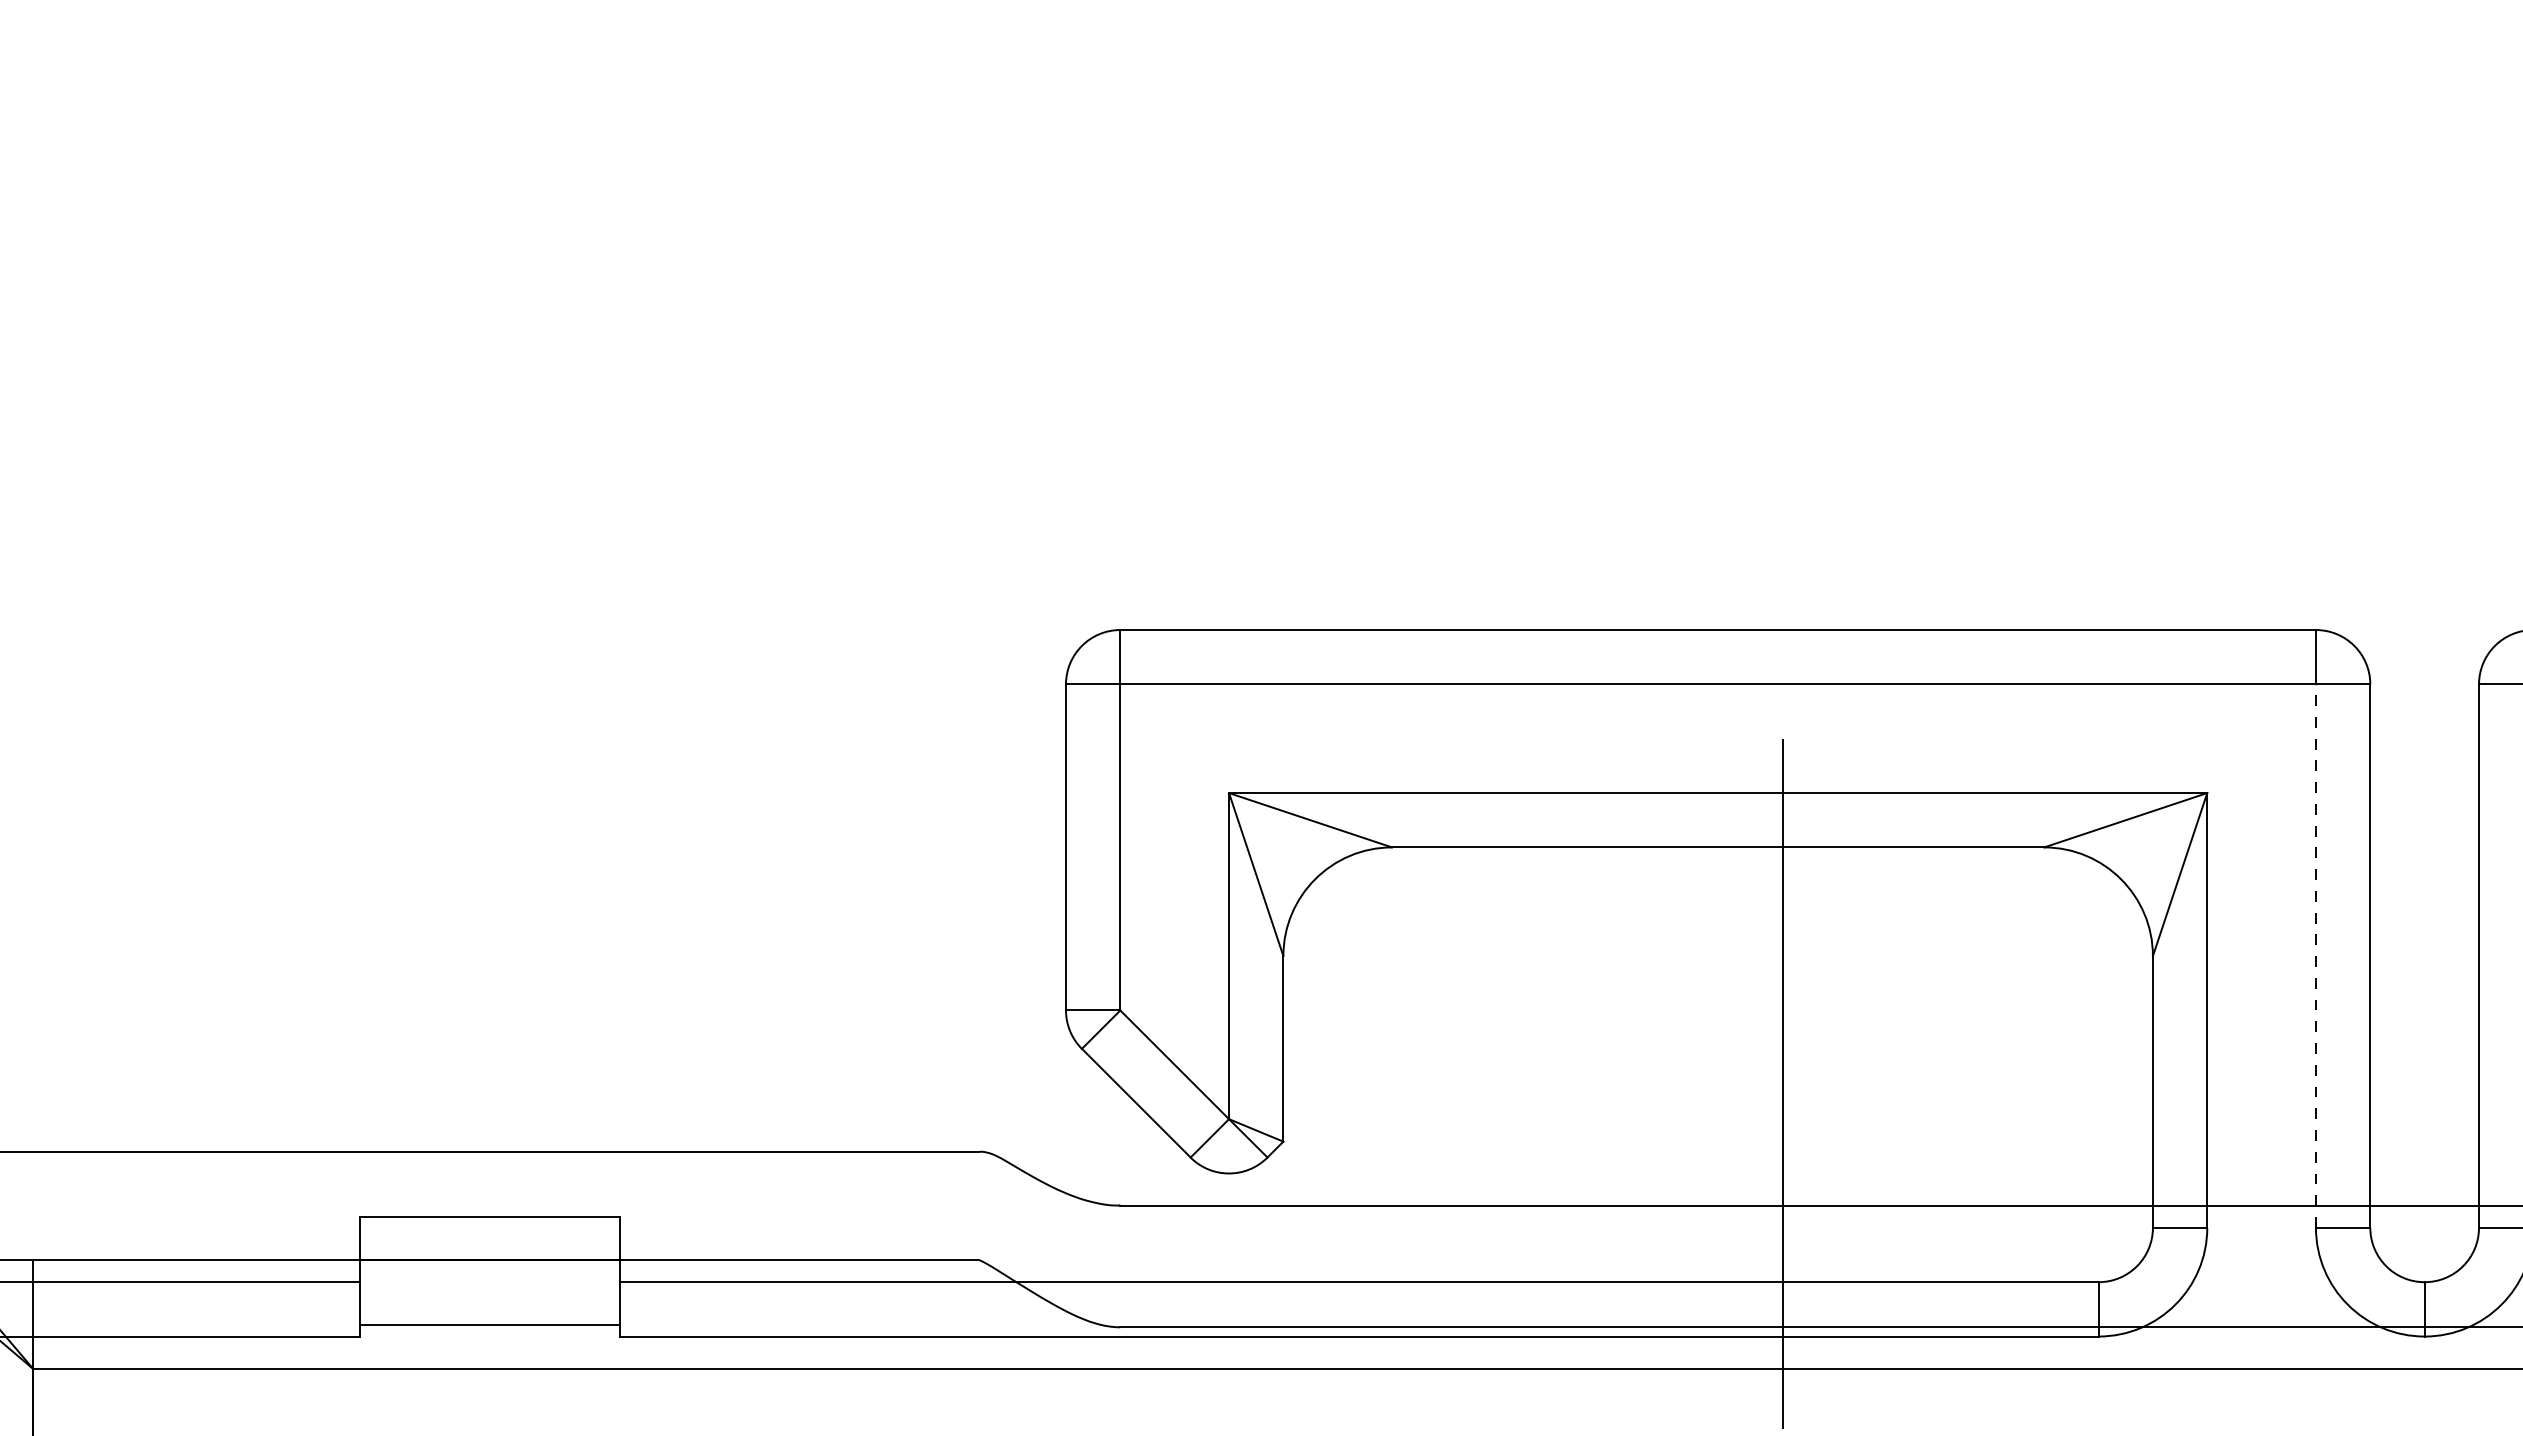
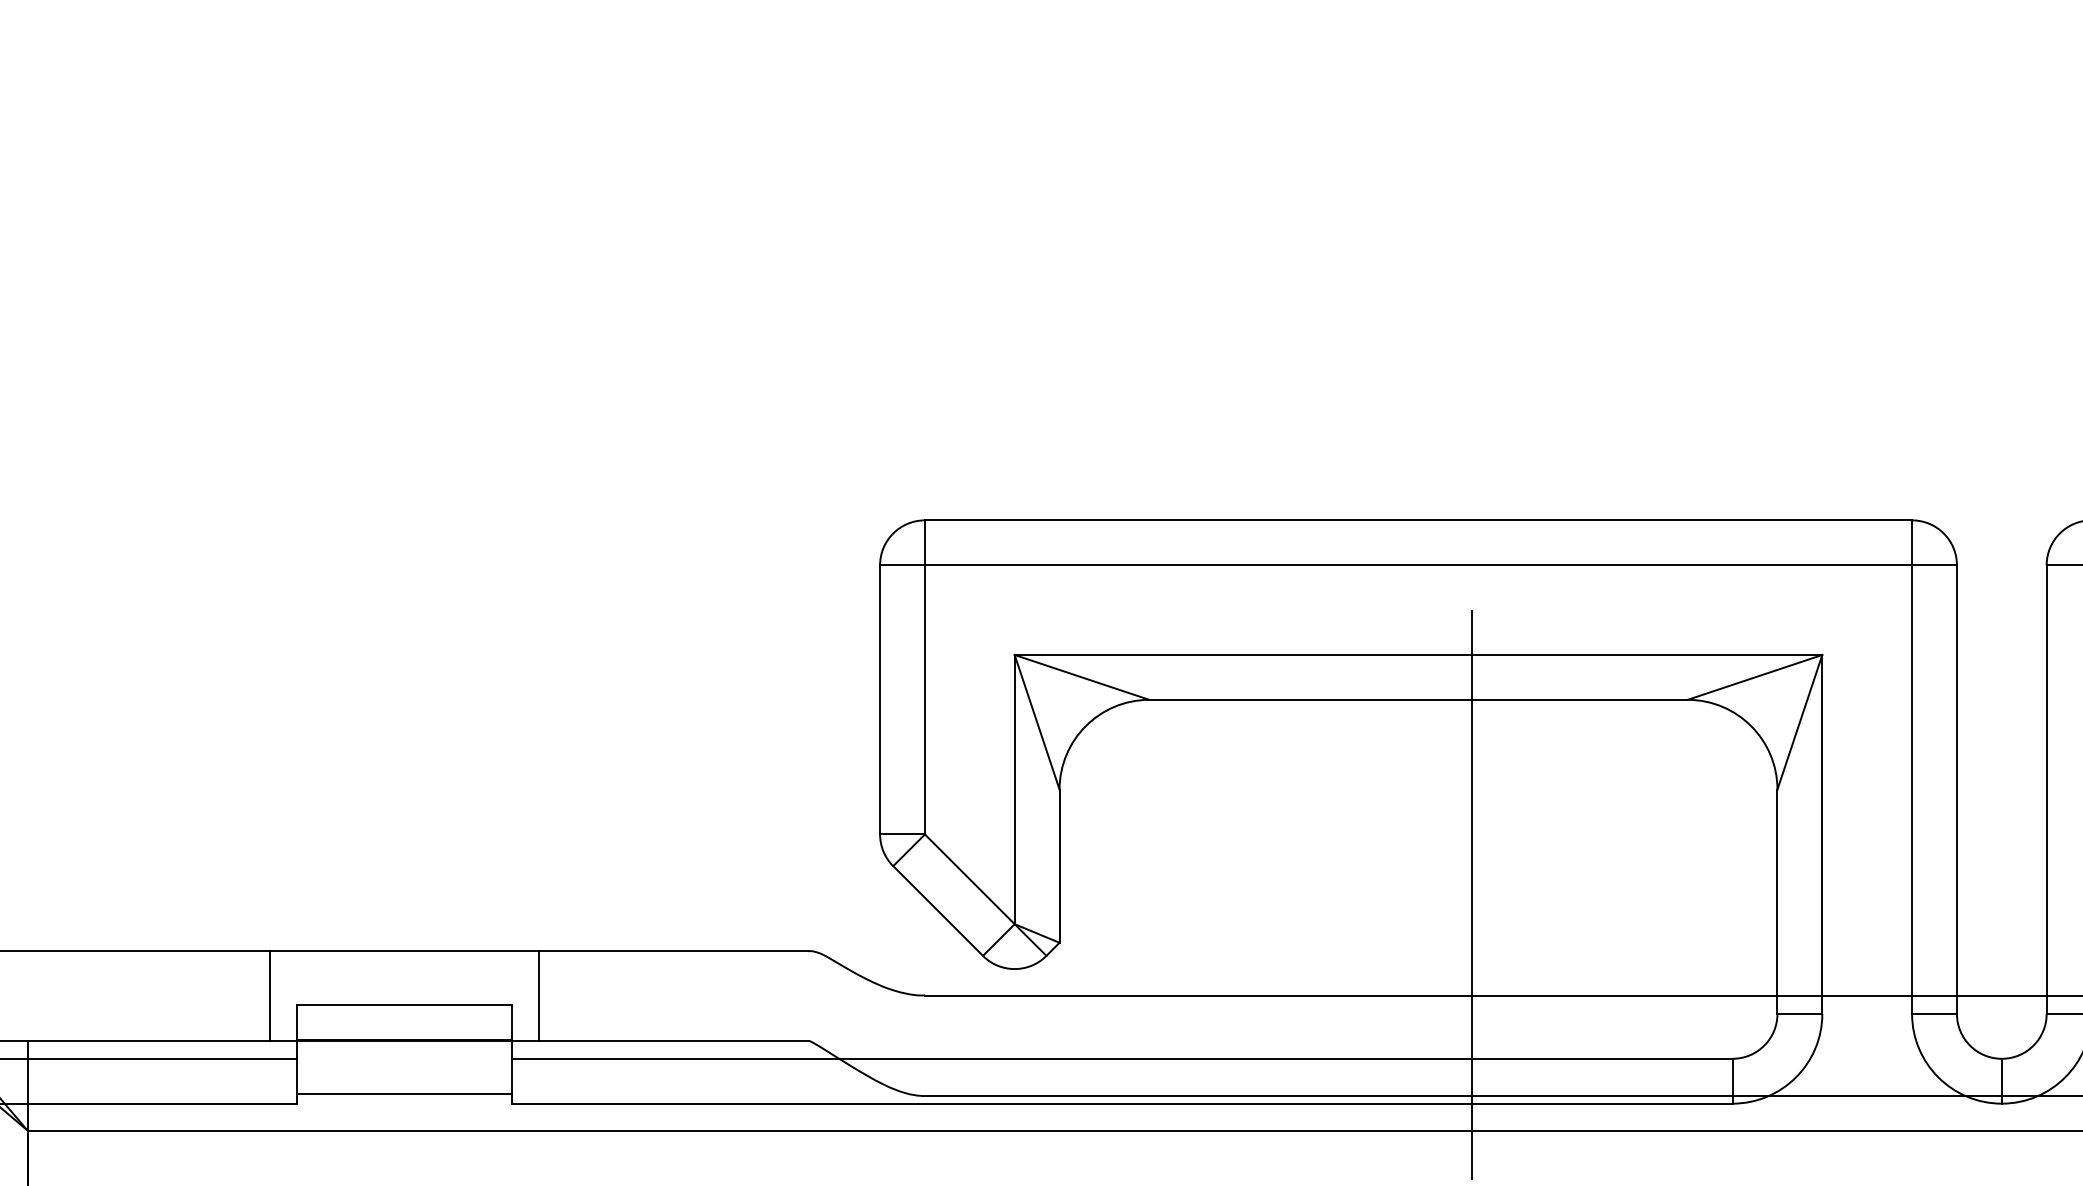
line: (2315, 956) -> (1911, 789), dashed -> solid
line: (326, 1205) -> (269, 995), added
line: (652, 1205) -> (538, 995), added

